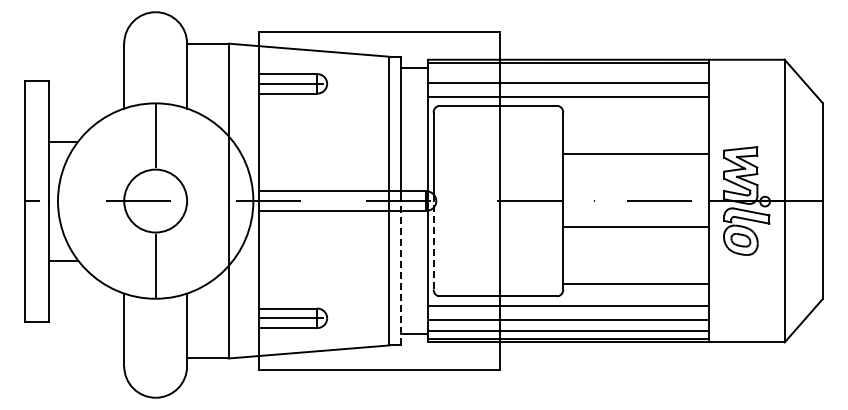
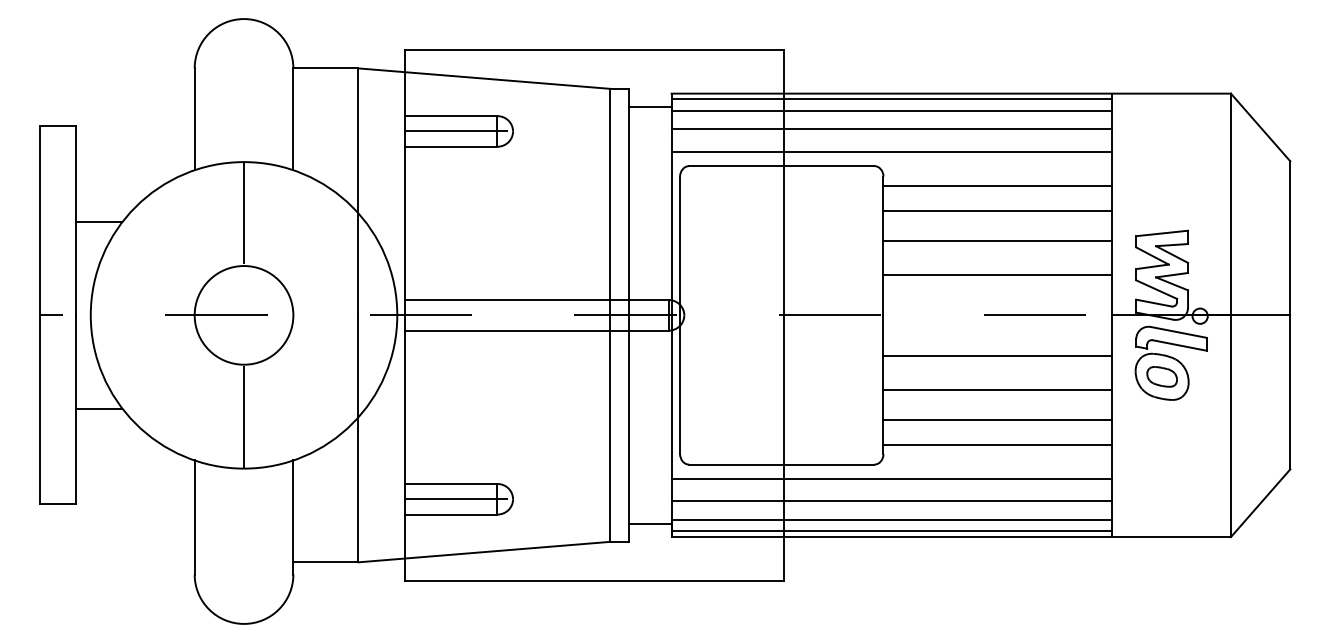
line: (568, 70) -> (891, 110), added
line: (636, 118) -> (998, 185), added
line: (636, 134) -> (998, 210), added
line: (636, 175) -> (998, 275), added
line: (433, 244) -> (679, 383), dashed -> solid
line: (635, 248) -> (996, 389), added
line: (636, 267) -> (998, 419), added
line: (401, 272) -> (629, 427), dashed -> solid

